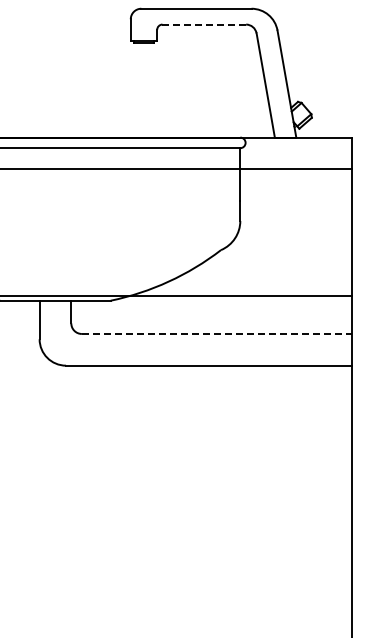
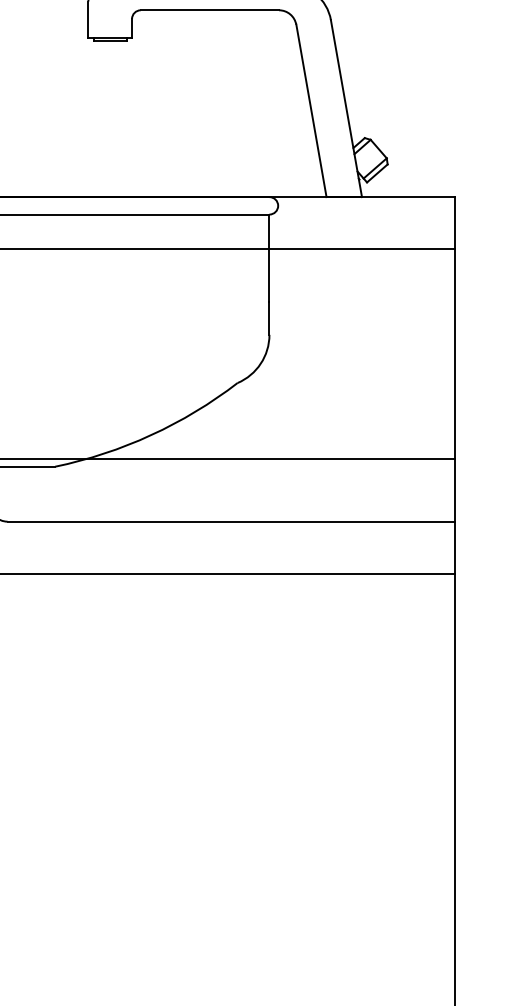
line: (204, 24) -> (210, 10), dashed -> solid
line: (217, 333) -> (231, 520), dashed -> solid

